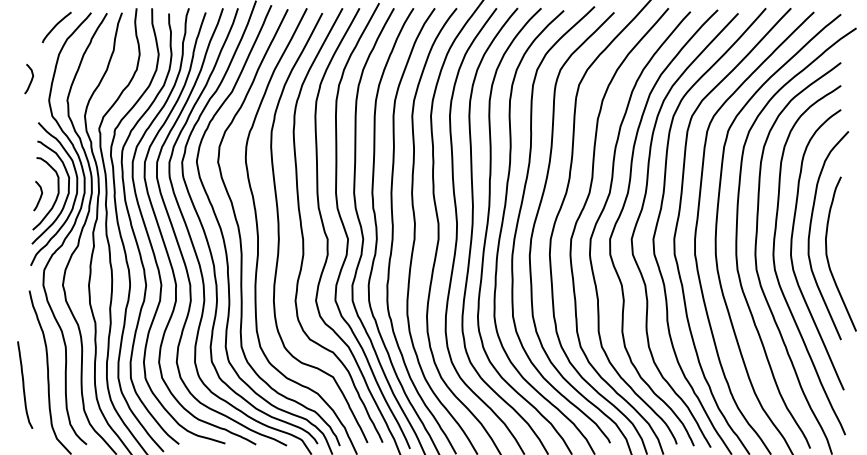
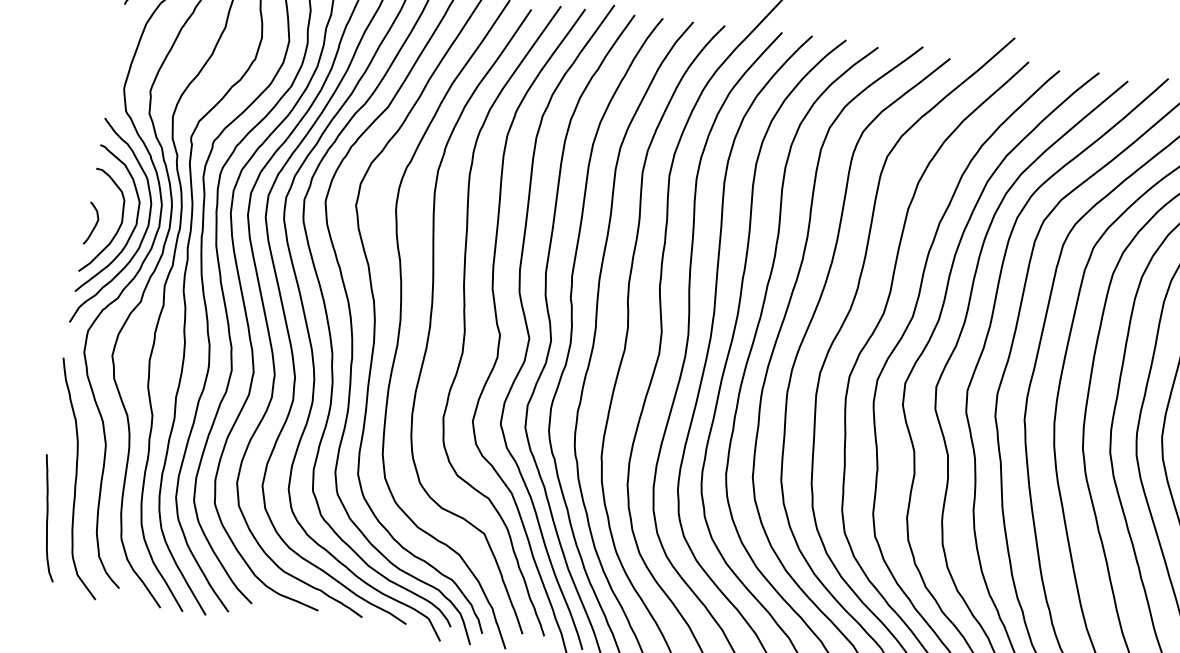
curve: (30, 80) -> (100, 56), removed
curve: (24, 384) -> (48, 517), moved

